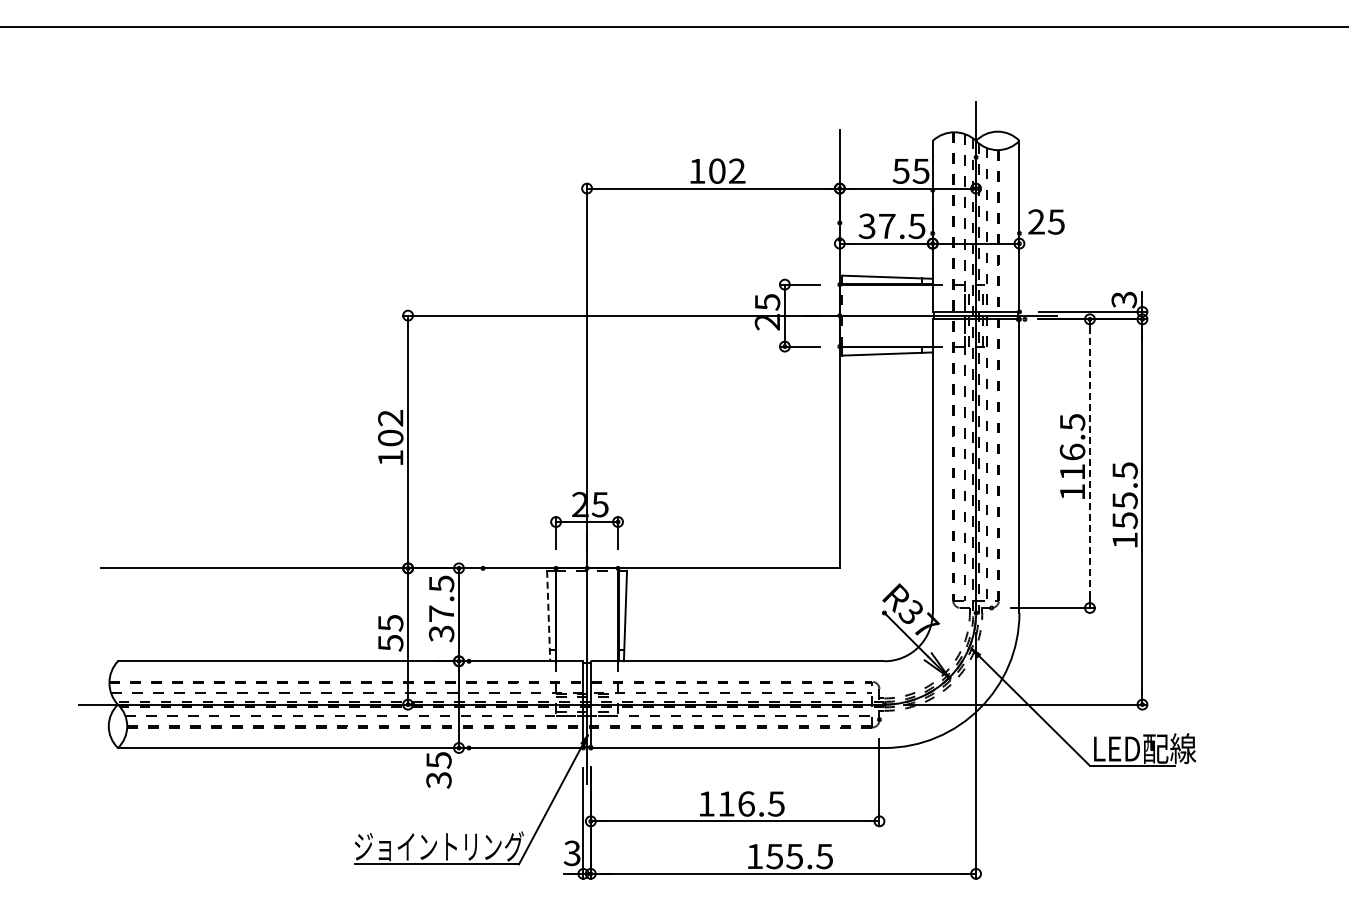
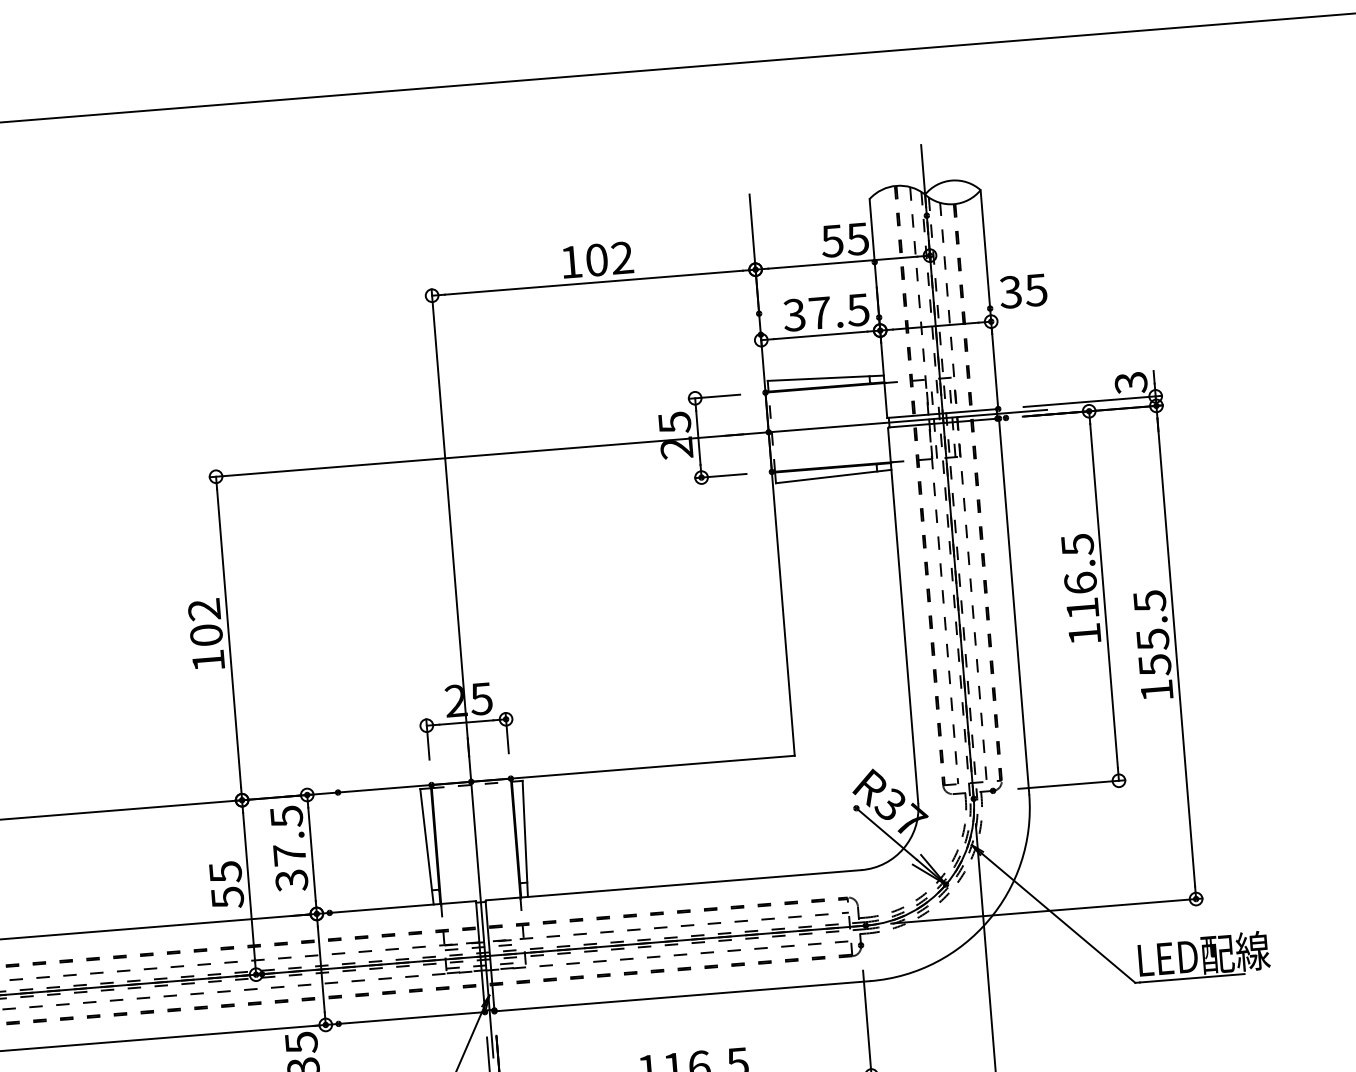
text: (1036, 221) -> (1010, 291), 25 -> 35
line: (1089, 463) -> (1103, 595), dashed -> solid
line: (548, 616) -> (426, 847), dashed -> solid

